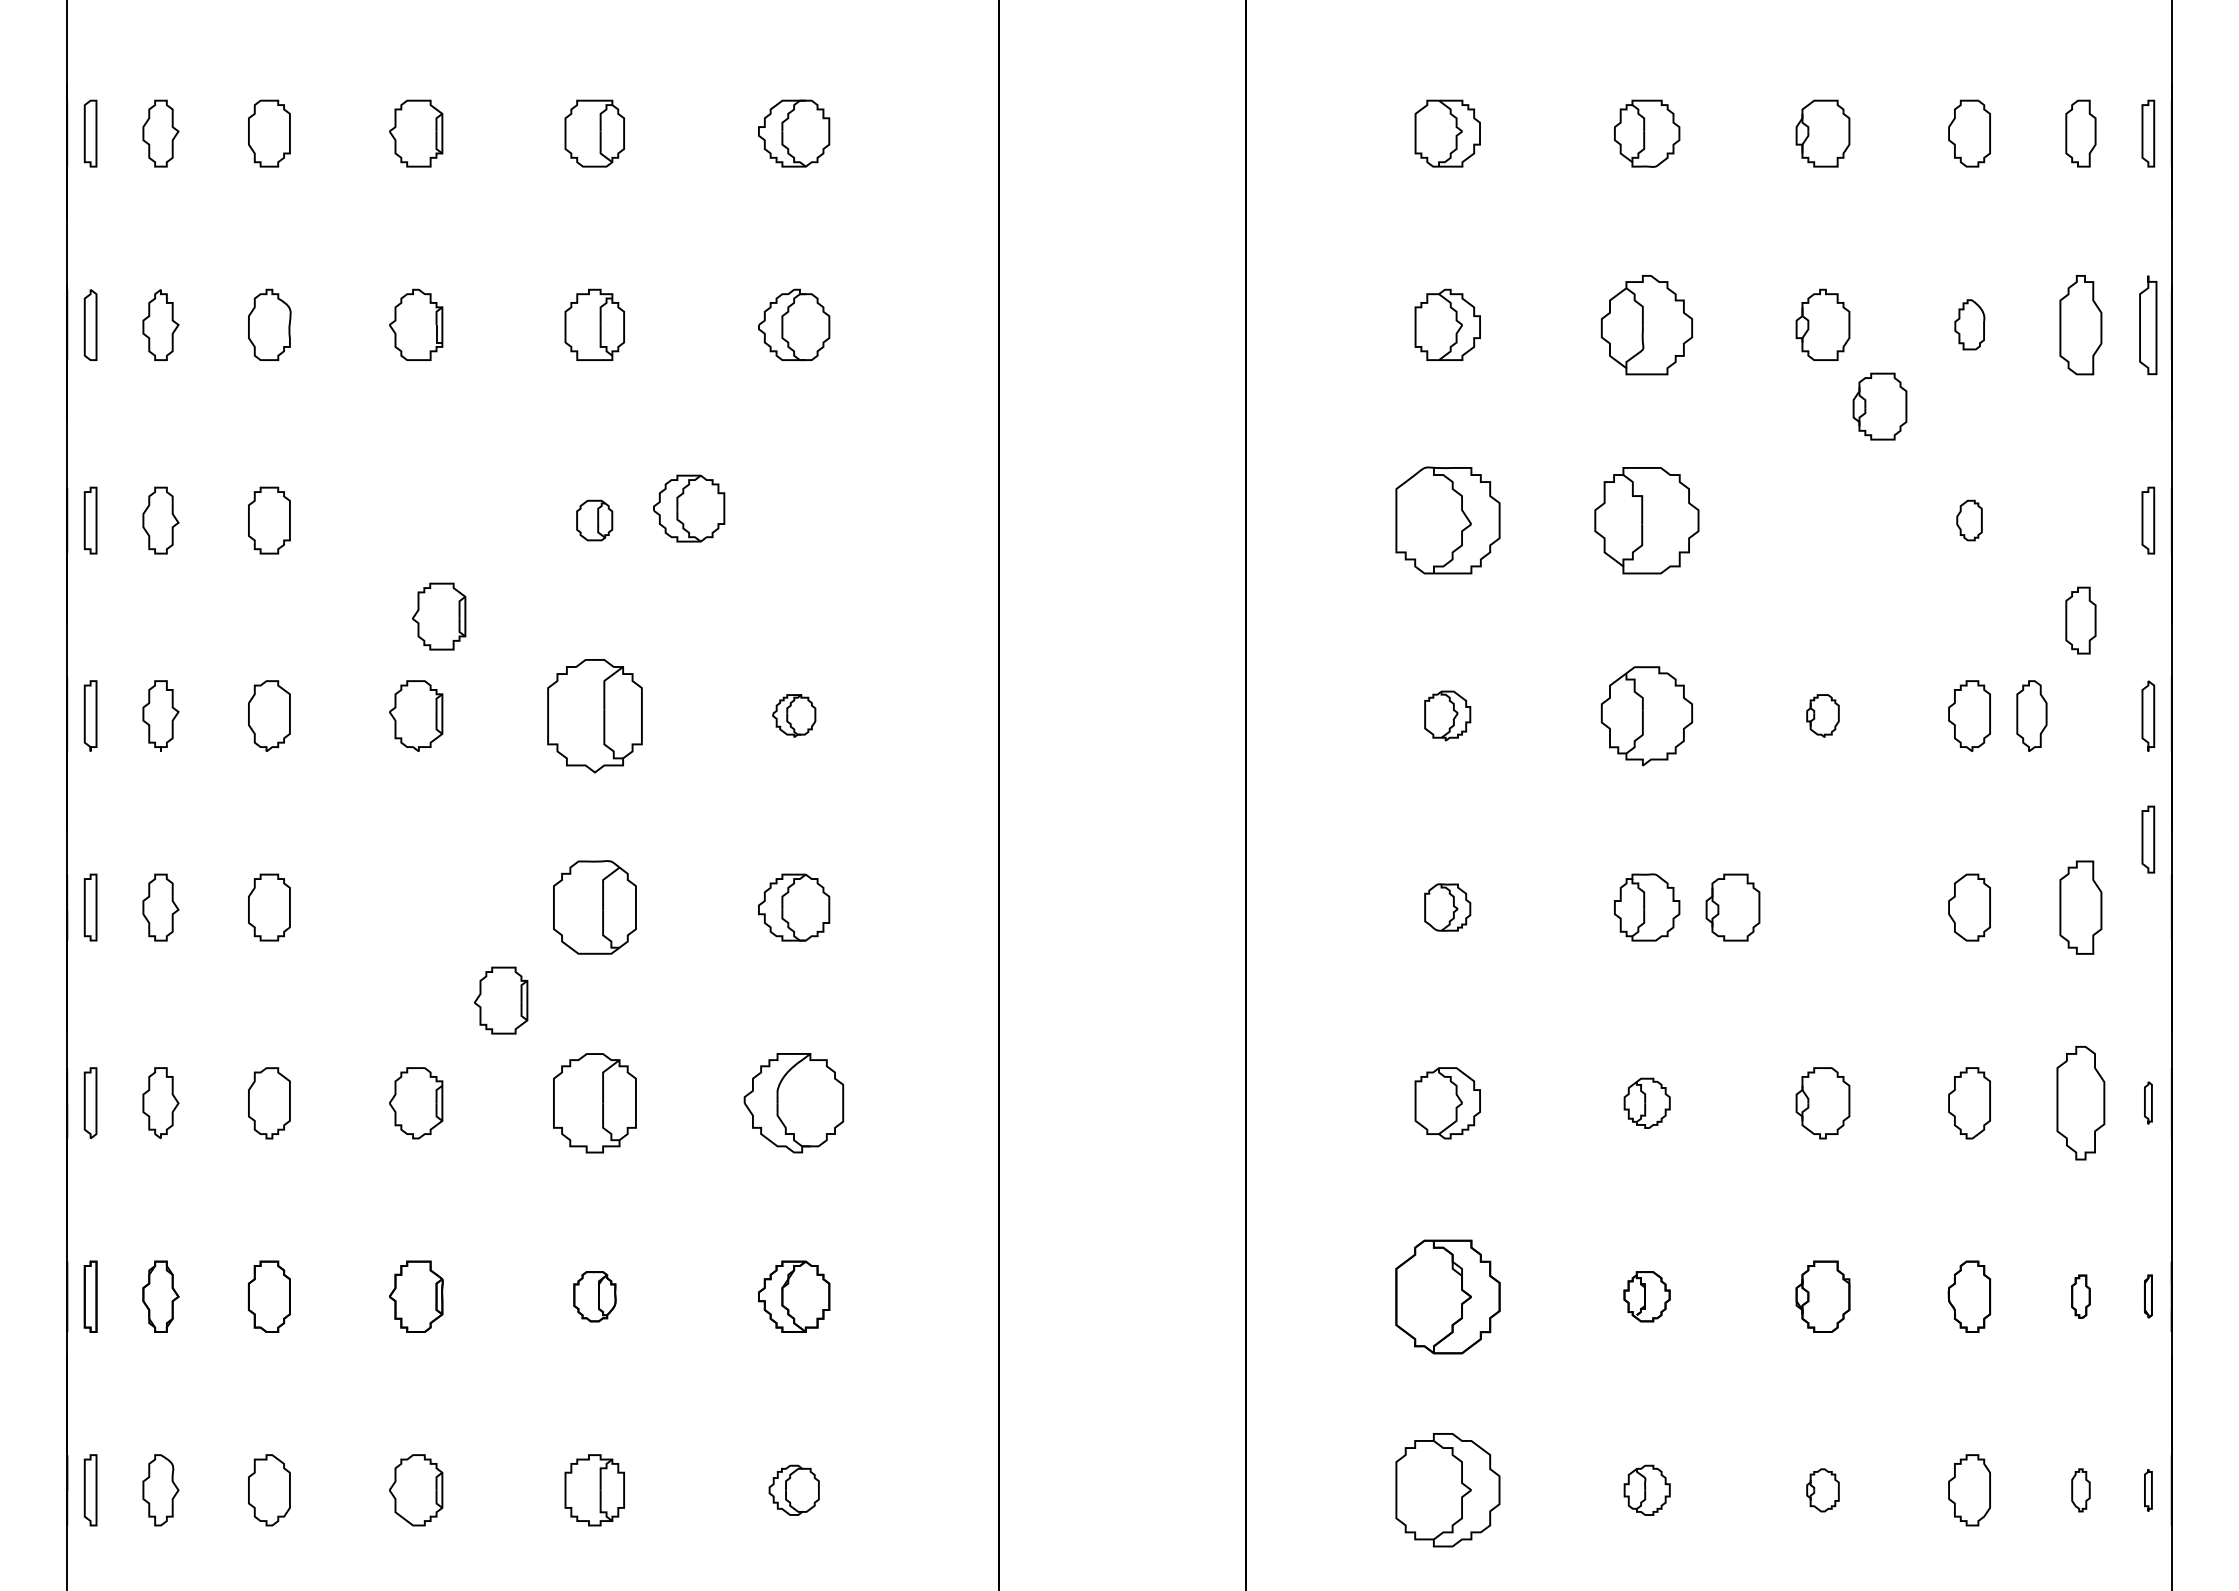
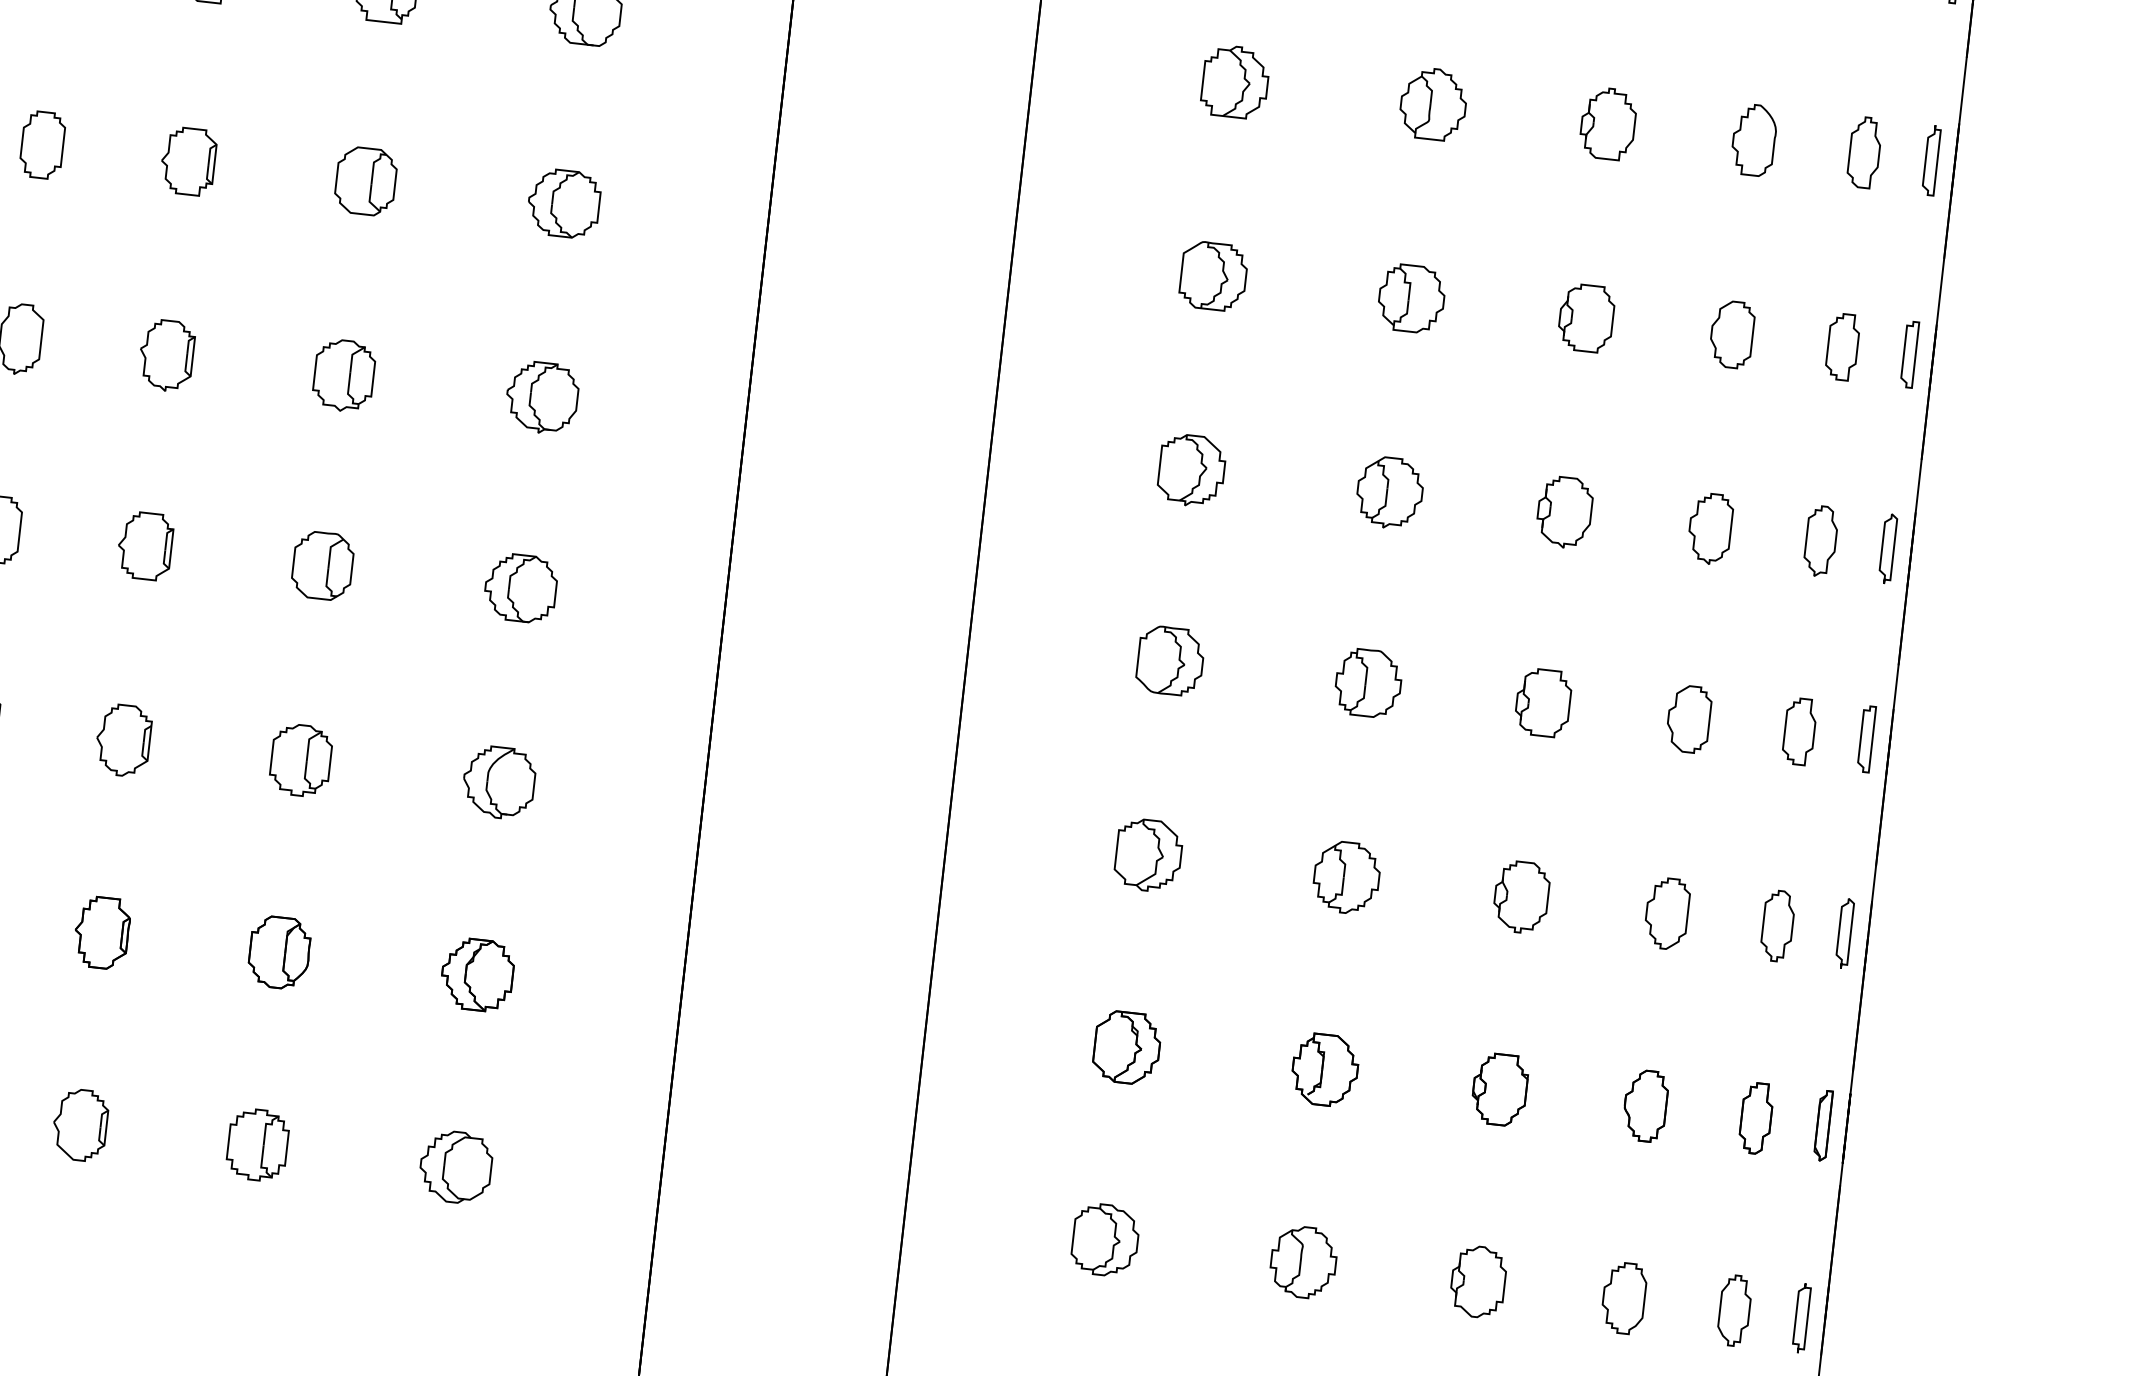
part: (1647, 324) -> (1433, 103), size x0.71
part: (1969, 324) -> (1753, 139), size x1.43
part: (2080, 324) -> (1864, 152), size x0.71
part: (2148, 324) -> (1931, 159), size x0.71
part: (1879, 406) -> (1585, 318), moved
part: (689, 508) -> (564, 203), moved
part: (594, 520) -> (365, 181), size x1.67
part: (1447, 520) -> (1213, 276), size x0.62
part: (1647, 520) -> (1412, 298), size x0.62
part: (1969, 520) -> (1732, 334), size x1.67
part: (439, 616) -> (188, 161), moved
part: (2080, 620) -> (1842, 346), moved
part: (794, 715) -> (542, 397), size x1.67
part: (1447, 715) -> (1191, 470), size x1.43
part: (1647, 715) -> (1390, 492), size x0.71
part: (1822, 715) -> (1564, 511), size x1.67
part: (2031, 715) -> (1820, 540), moved
part: (594, 716) -> (343, 376), size x0.62
part: (2148, 839) -> (1866, 739), moved
part: (594, 907) -> (322, 565), size x0.71
part: (1447, 907) -> (1170, 660), size x1.43
part: (1732, 907) -> (1542, 702), moved
part: (2080, 907) -> (1799, 731), size x0.71
part: (501, 1000) -> (145, 546), moved
part: (2148, 1102) -> (1845, 932), size x1.67
part: (594, 1103) -> (300, 760), size x0.71
part: (794, 1103) -> (499, 782), size x0.71
part: (1647, 1103) -> (1347, 878), size x1.43
part: (2080, 1103) -> (1777, 926), size x0.62
part: (594, 1296) -> (279, 952), size x1.43
part: (1447, 1296) -> (1126, 1047), size x0.62
part: (1646, 1296) -> (1324, 1069), size x1.43
part: (2080, 1296) -> (1755, 1118), size x1.67
part: (2148, 1296) -> (1823, 1125), size x1.67
part: (794, 1490) -> (456, 1167), size x1.43
part: (1447, 1490) -> (1105, 1240), size x0.62
part: (1647, 1490) -> (1303, 1262), size x1.43
part: (1822, 1490) -> (1477, 1282), size x1.67
part: (2080, 1490) -> (1734, 1310), size x1.67
part: (2148, 1490) -> (1801, 1318), size x1.67

